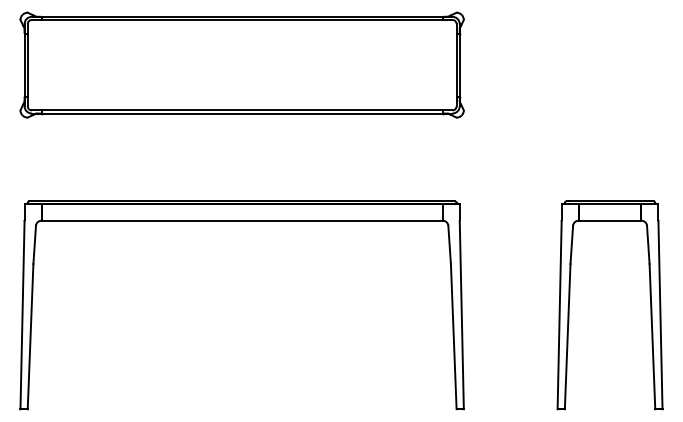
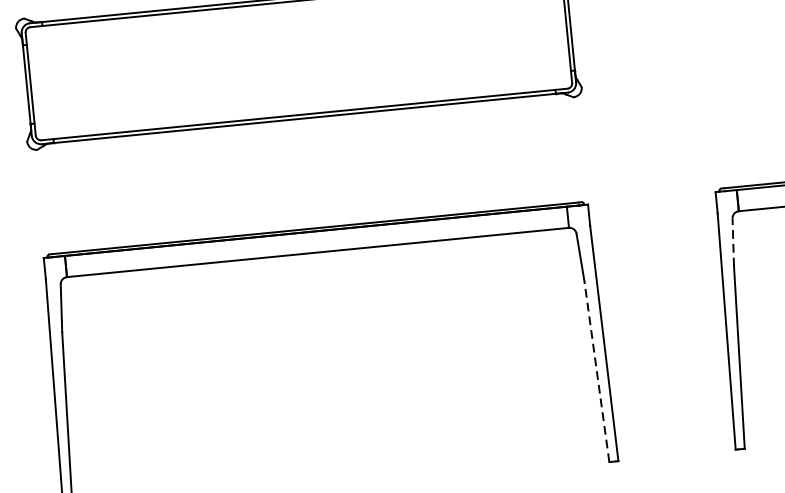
line: (571, 244) -> (732, 241), solid -> dashed
line: (453, 336) -> (596, 371), solid -> dashed

